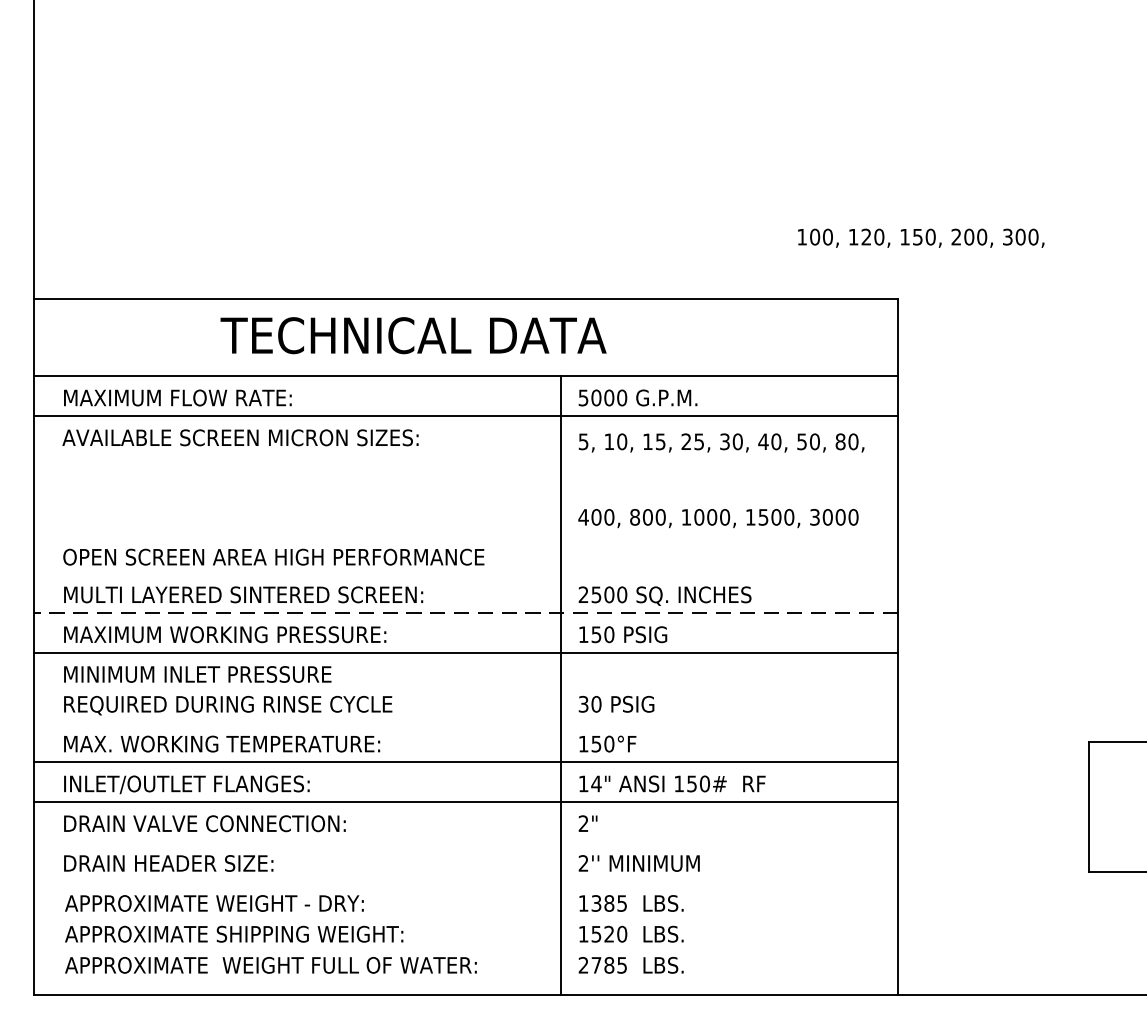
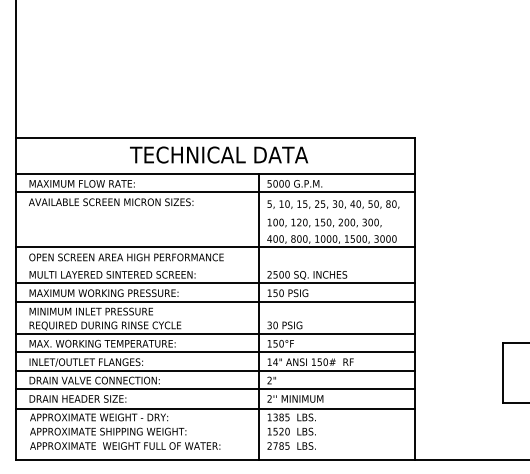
text: (920, 237) -> (324, 222), moved
text: (412, 334) -> (218, 154), moved
line: (464, 535) -> (214, 247), added
line: (464, 613) -> (214, 283), dashed -> solid
line: (464, 721) -> (214, 333), added
line: (464, 840) -> (214, 388), added
line: (464, 884) -> (214, 408), added

